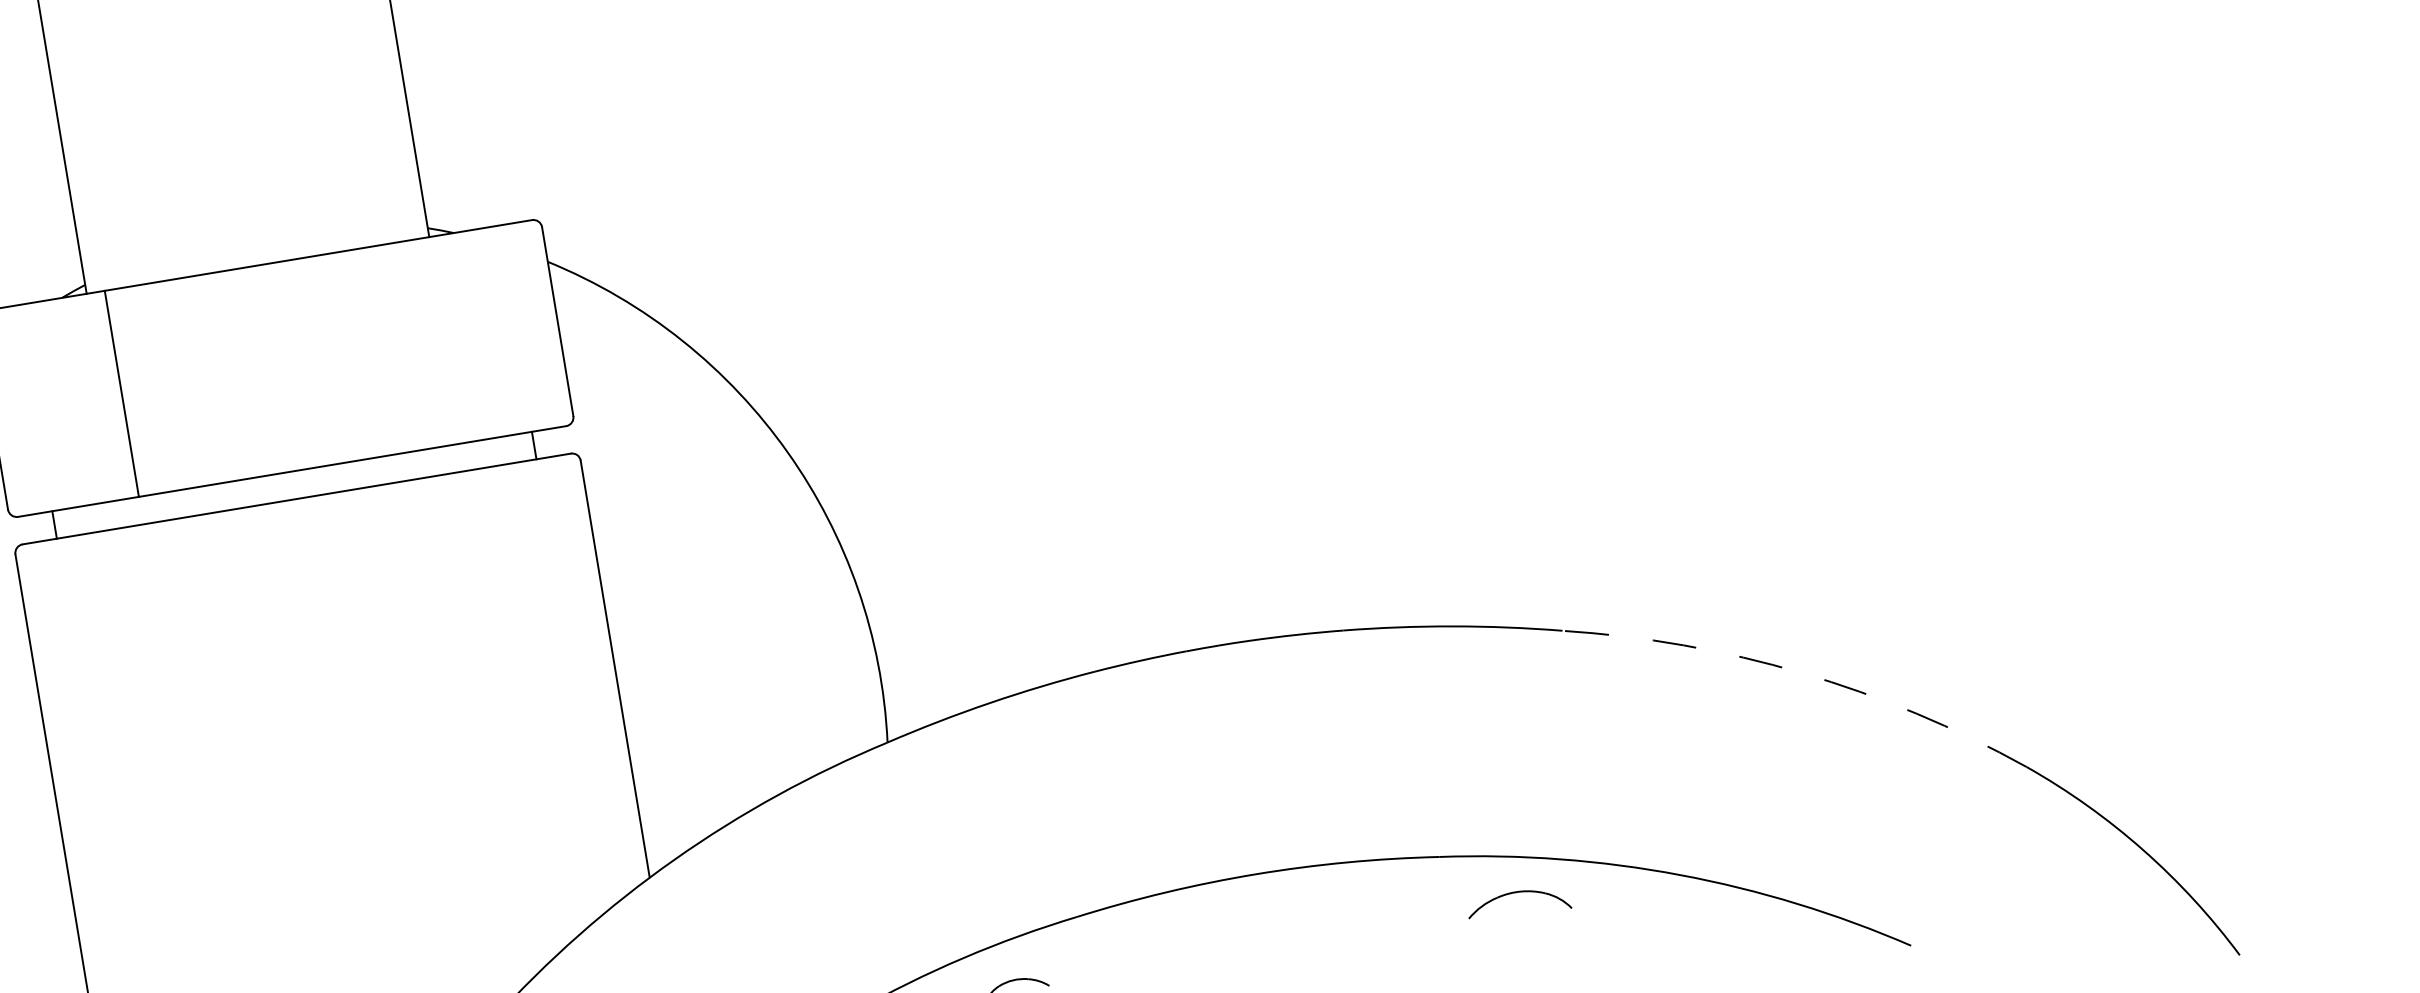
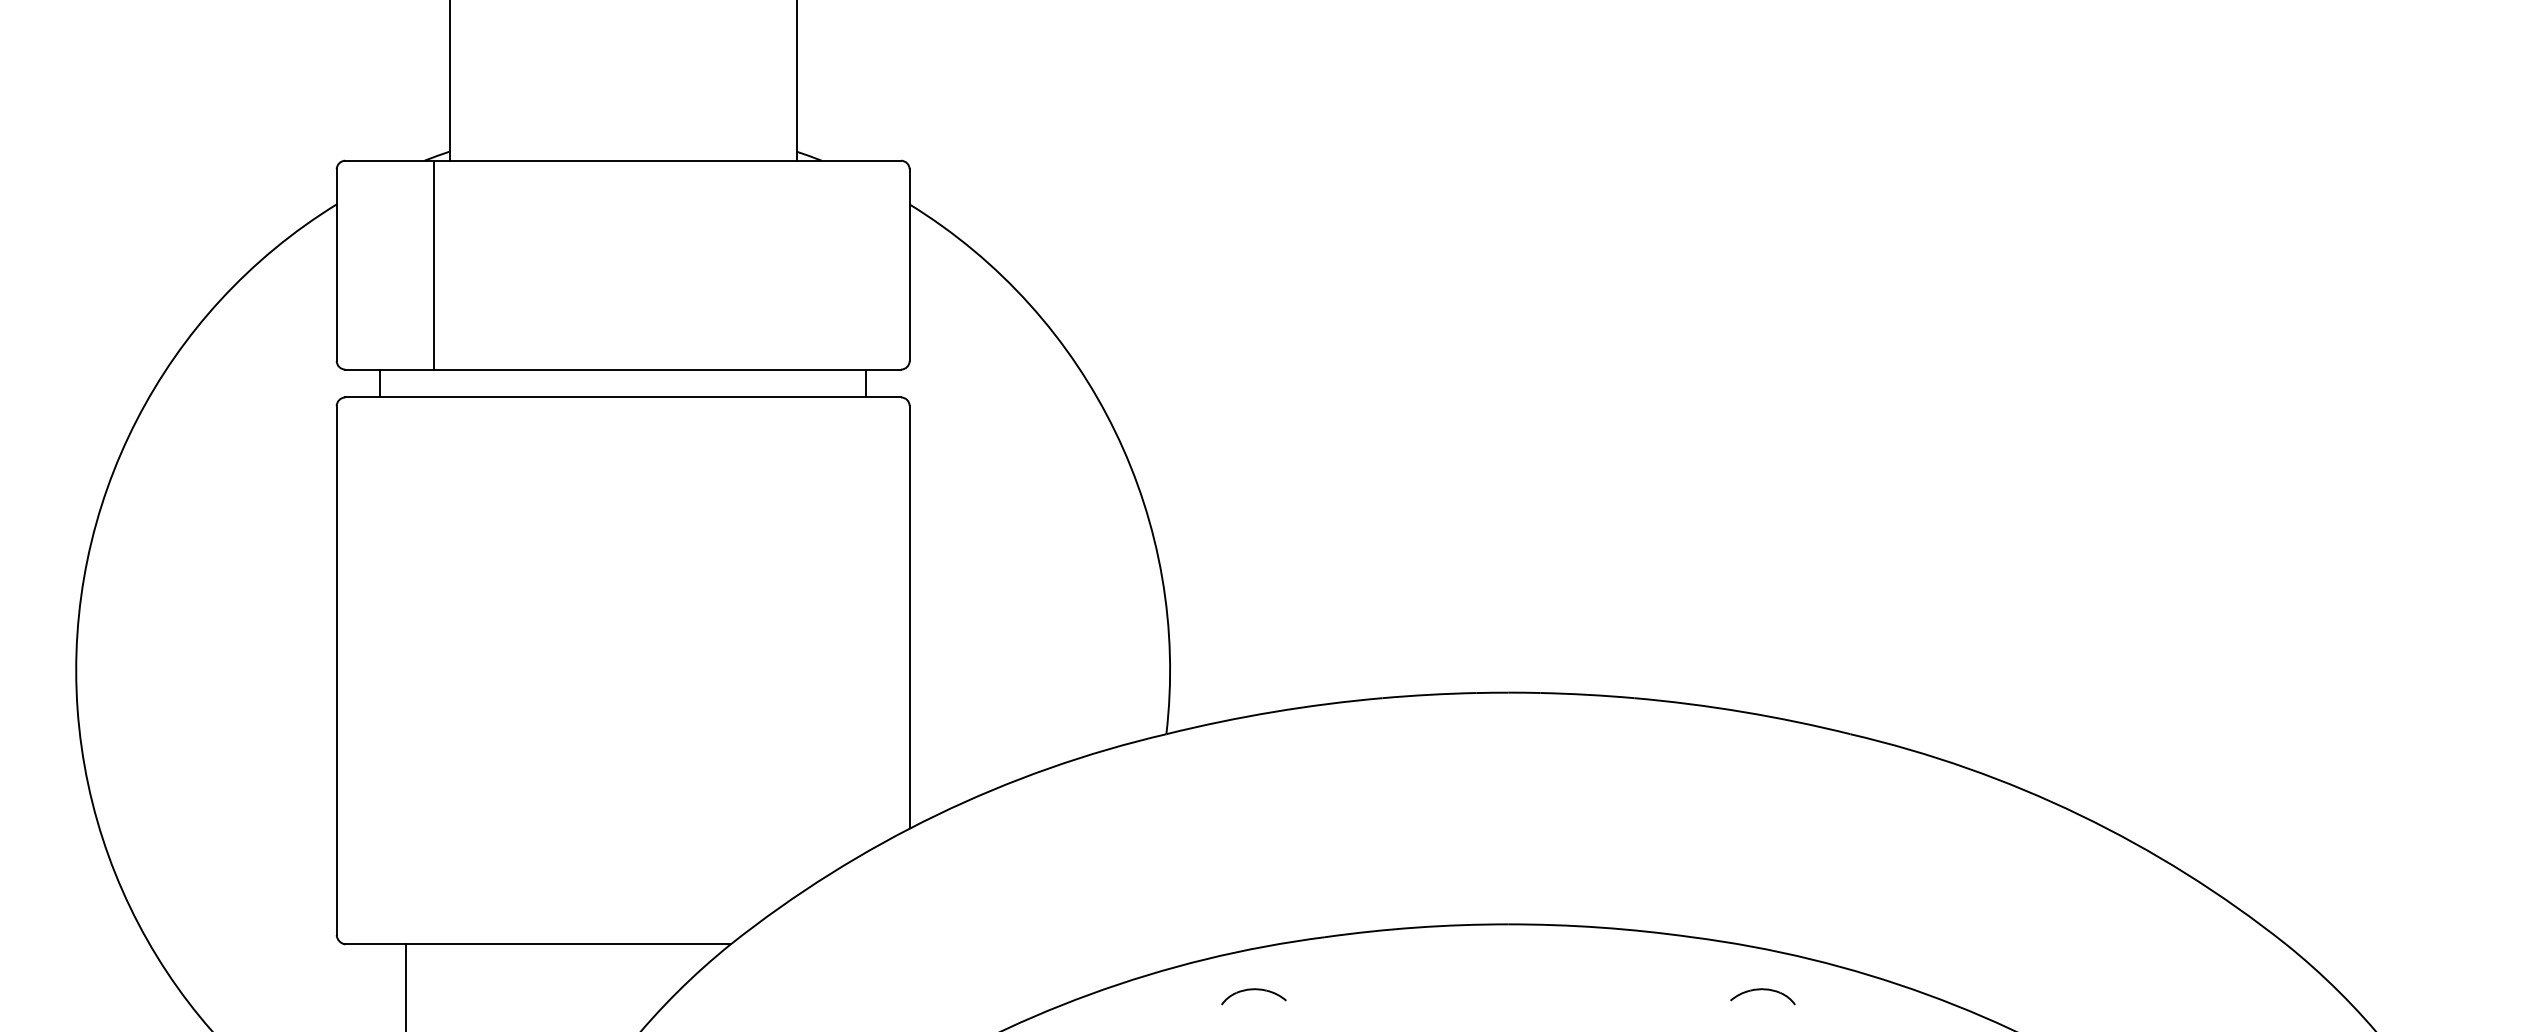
line: (121, 393) -> (433, 264), moved
arc: (1802, 673) -> (2080, 815), dashed -> solid
part: (1518, 903) -> (1762, 996), size x0.62

